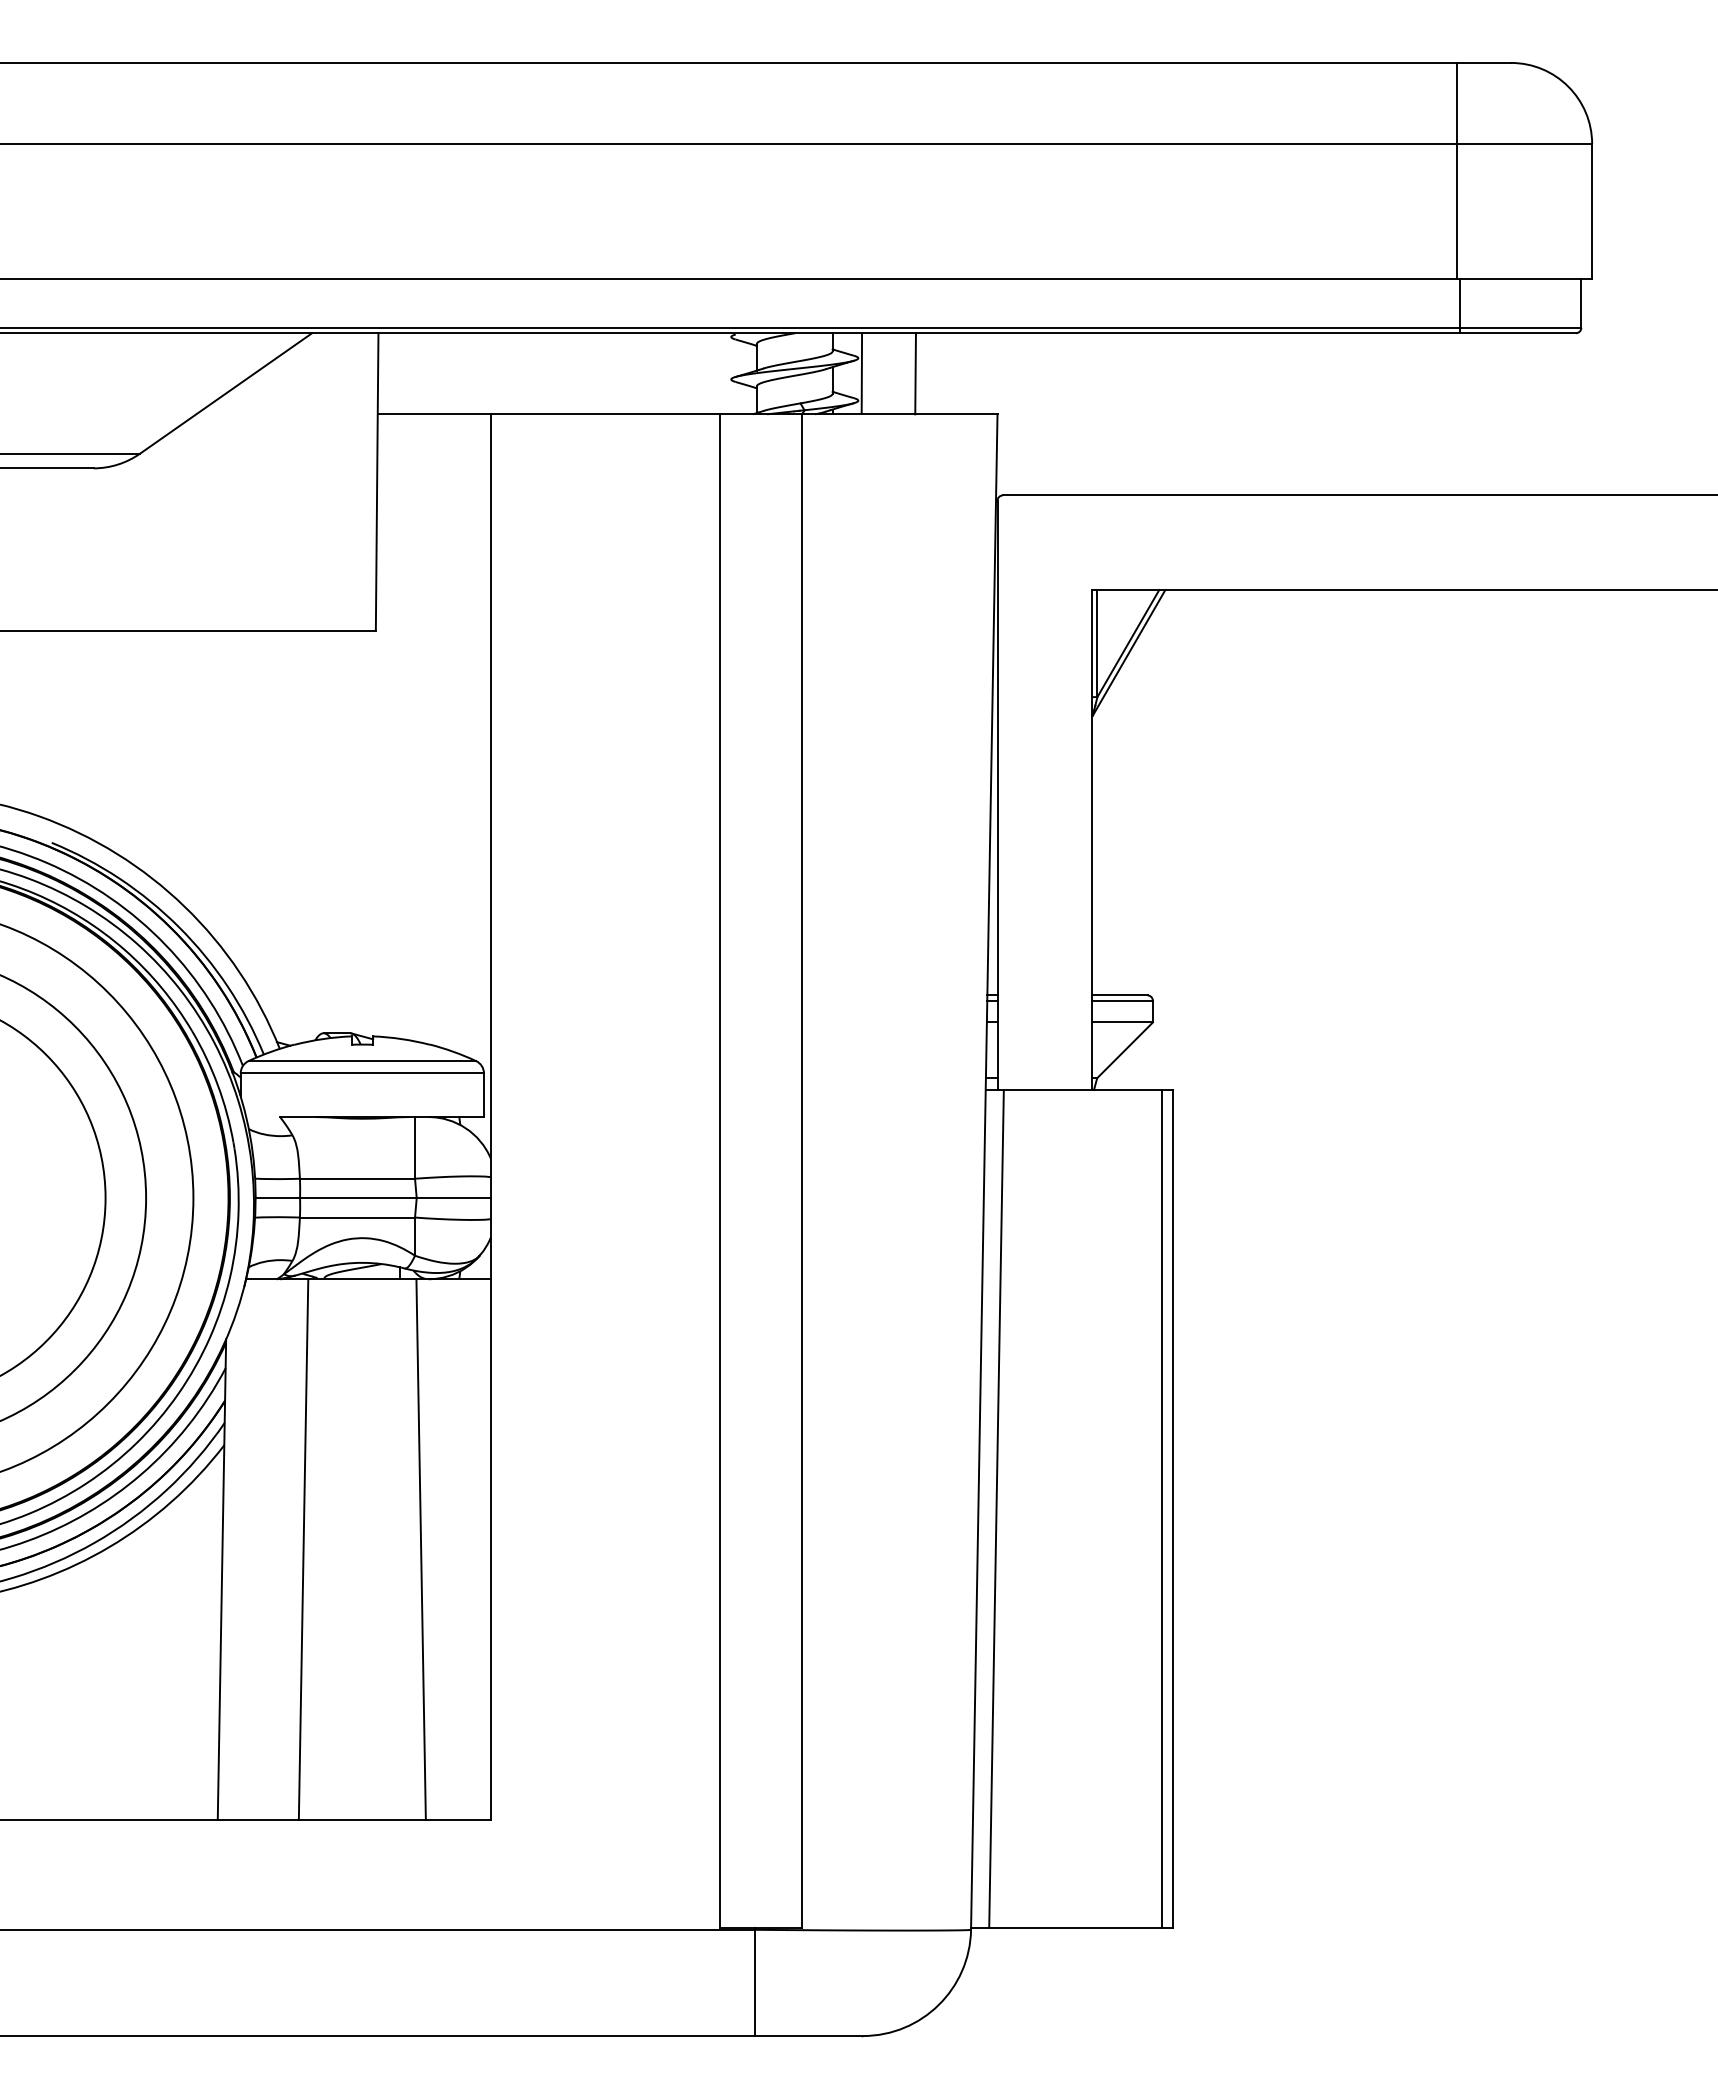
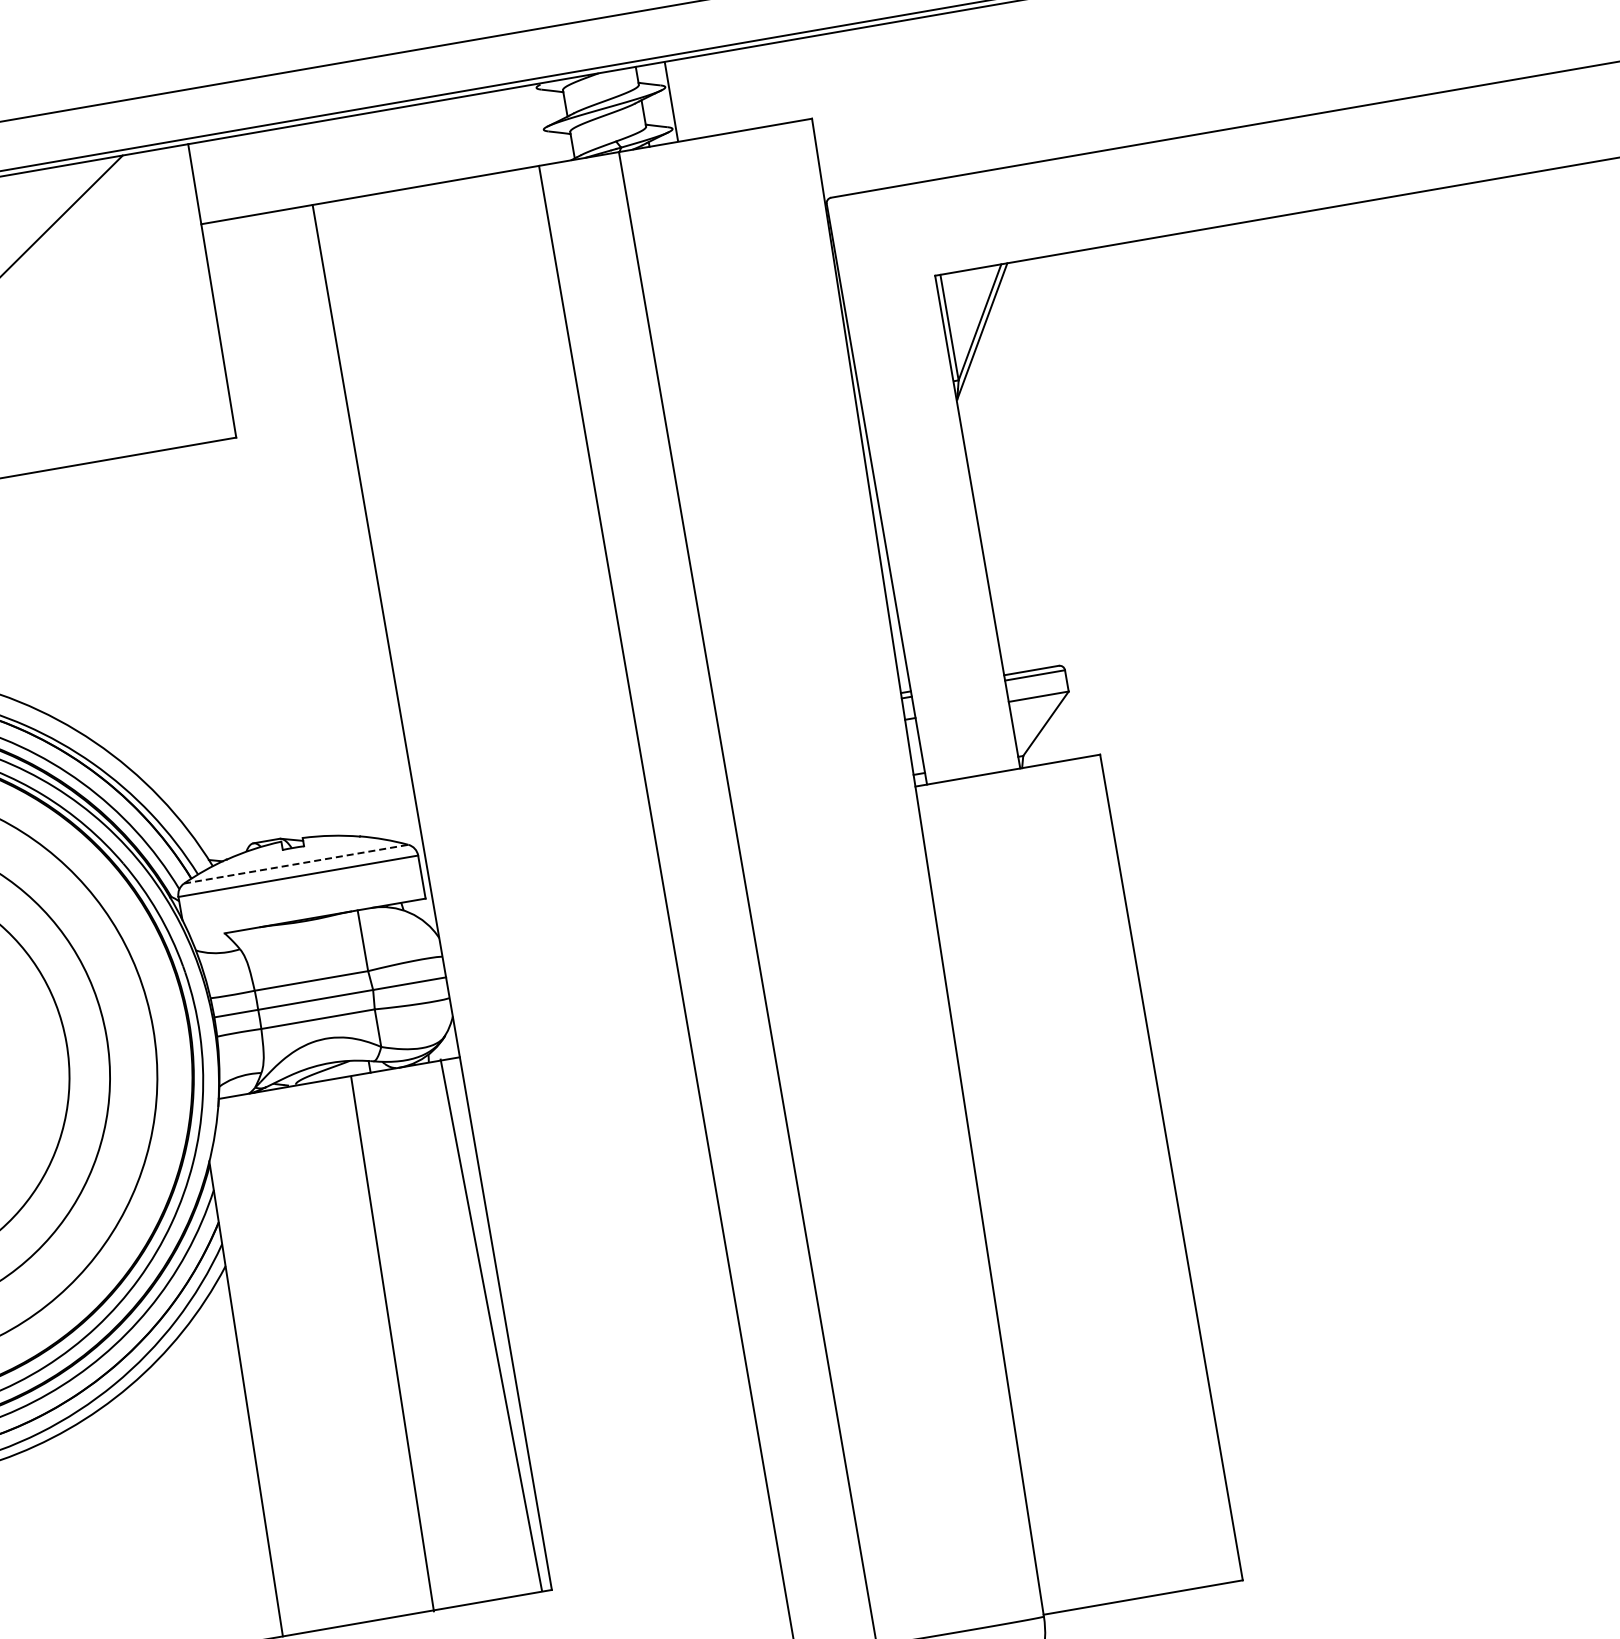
line: (915, 373) -> (724, 92), removed
line: (362, 1061) -> (296, 864), solid -> dashed
line: (996, 1508) -> (997, 1197), removed
line: (1162, 1508) -> (1160, 1168), removed
line: (303, 1549) -> (392, 1344), moved
line: (420, 1549) -> (490, 1325), moved

